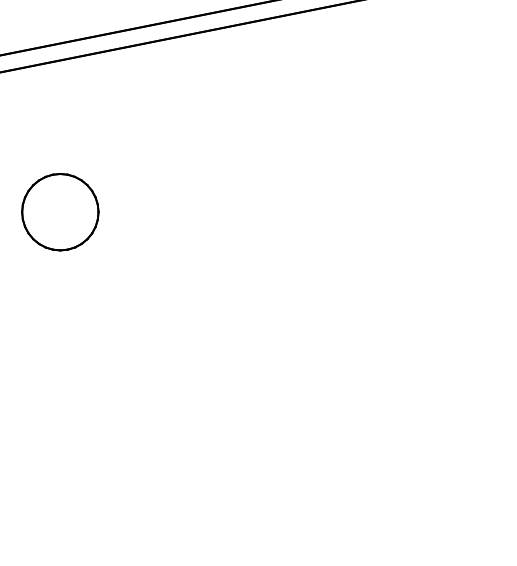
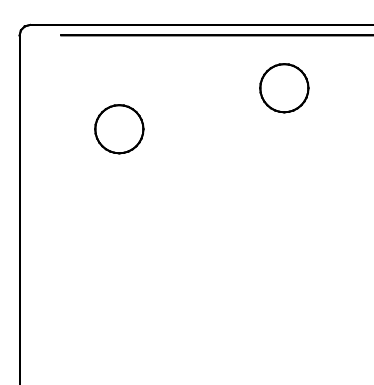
part: (304, 97) -> (284, 88), added

